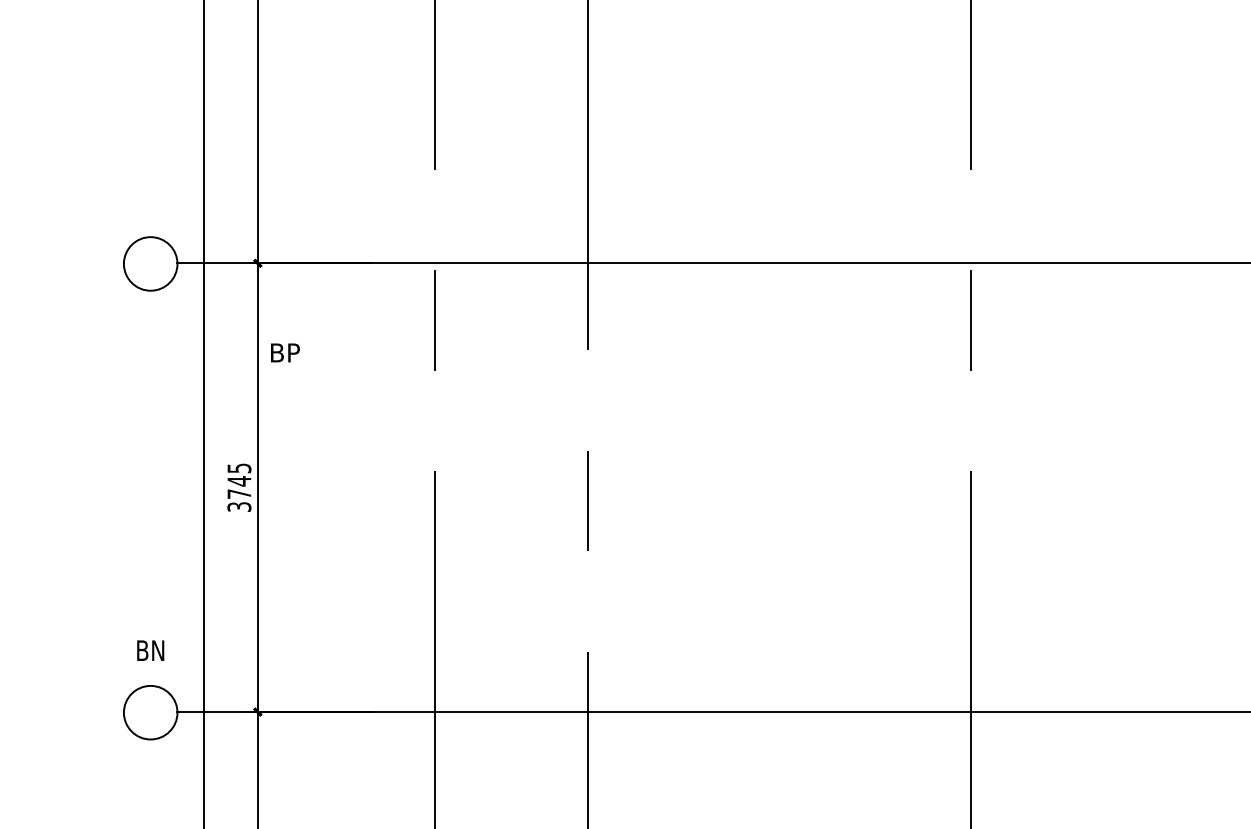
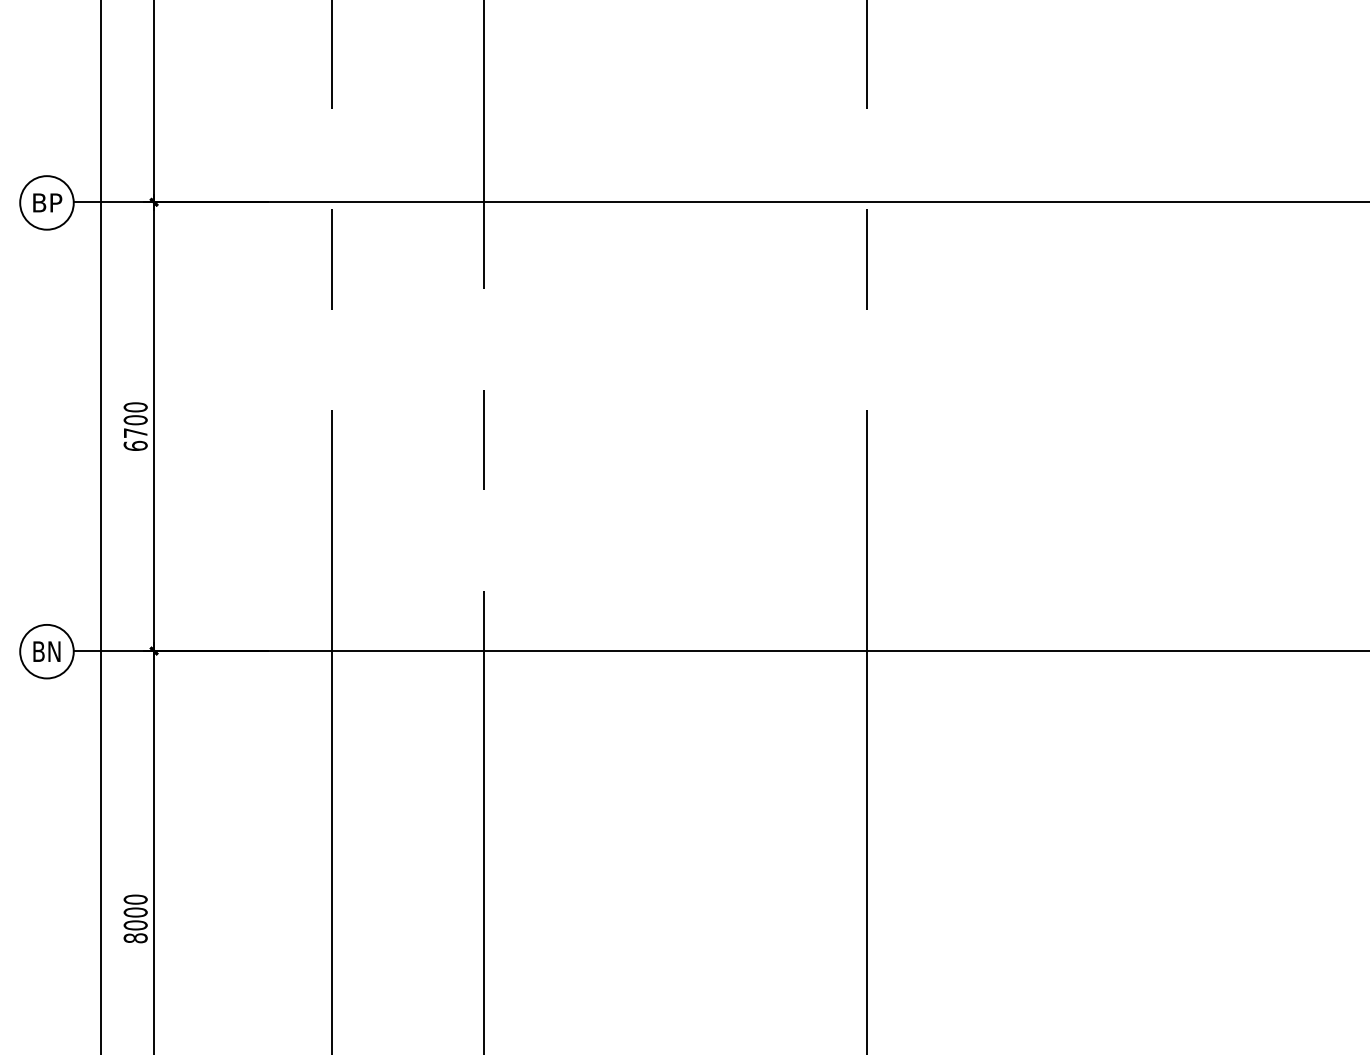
text: (285, 352) -> (47, 202), moved
text: (239, 487) -> (135, 426), 3745 -> 6700
text: (150, 650) -> (46, 651), moved

